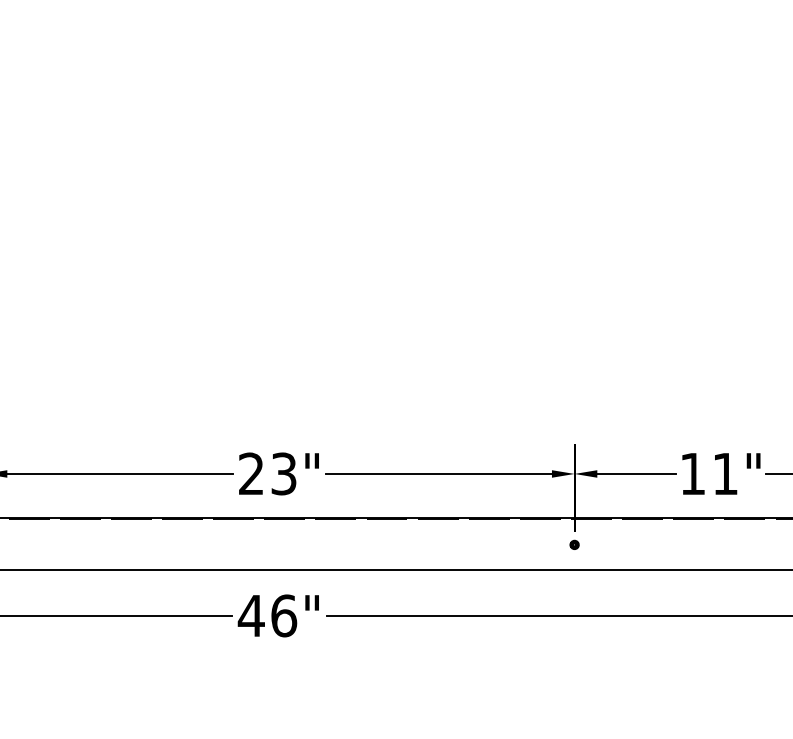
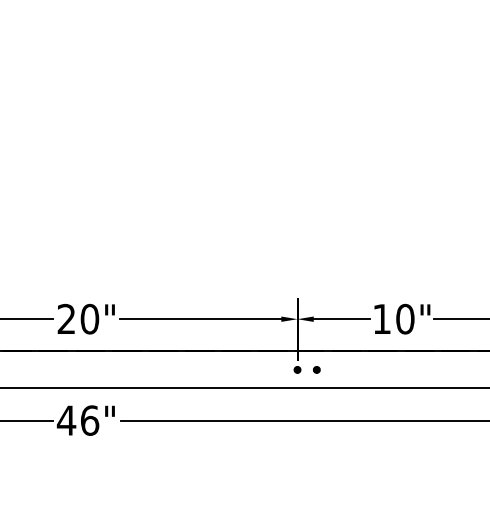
text: (283, 473) -> (89, 318), 23" -> 20"
text: (725, 473) -> (405, 318), 11" -> 10"
part: (601, 544) -> (316, 369), added

